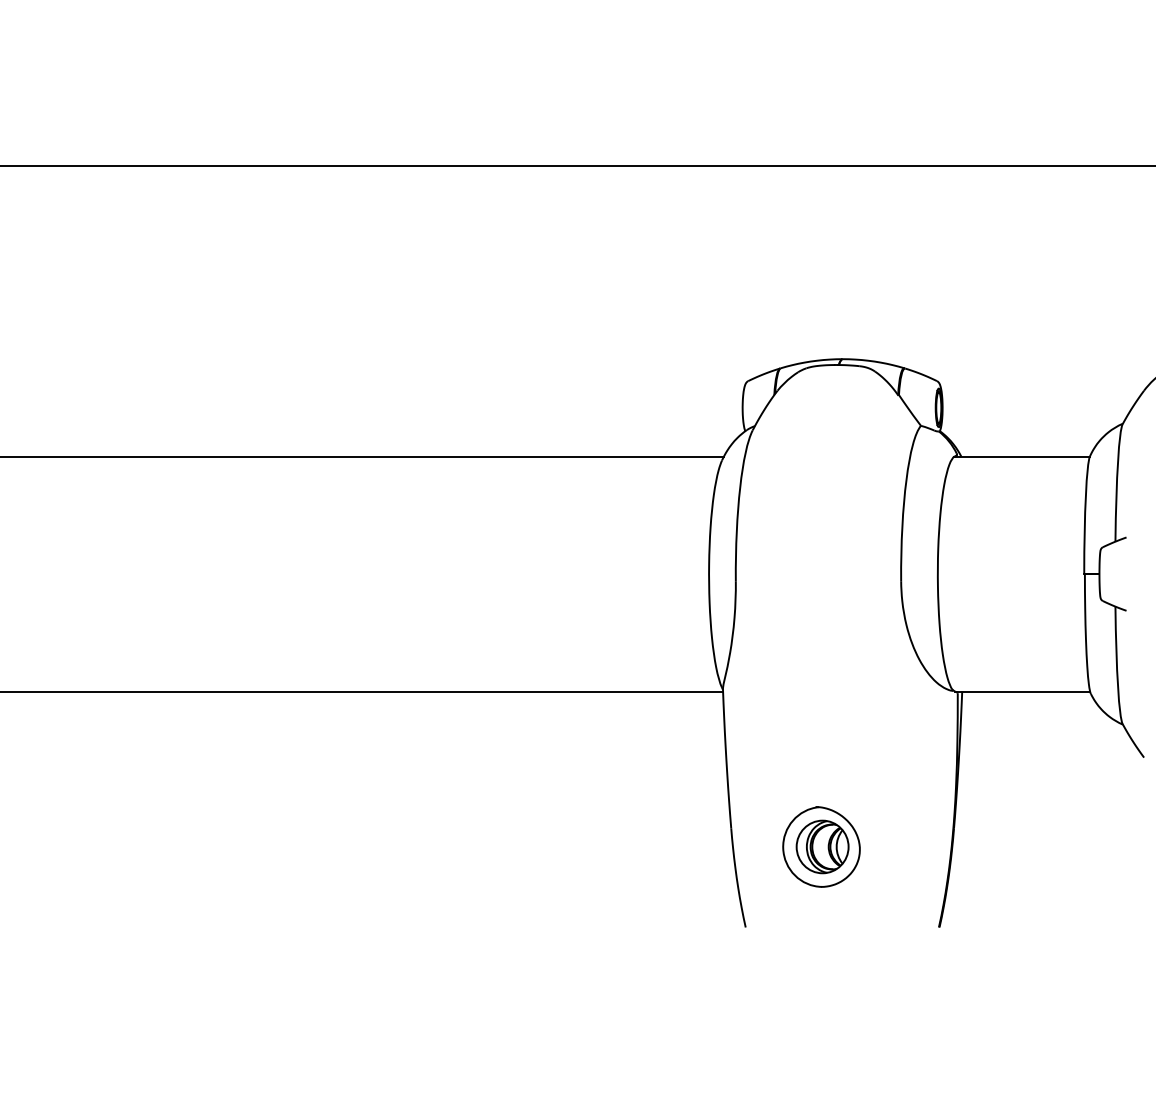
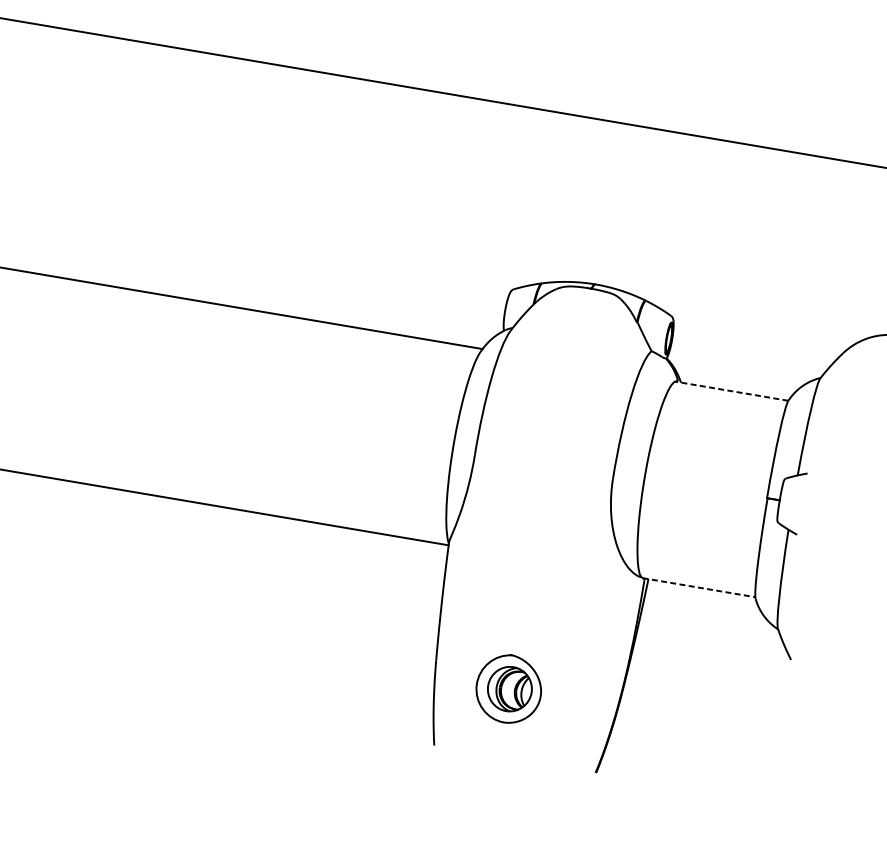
line: (1022, 456) -> (732, 391), solid -> dashed
line: (1023, 691) -> (699, 587), solid -> dashed

